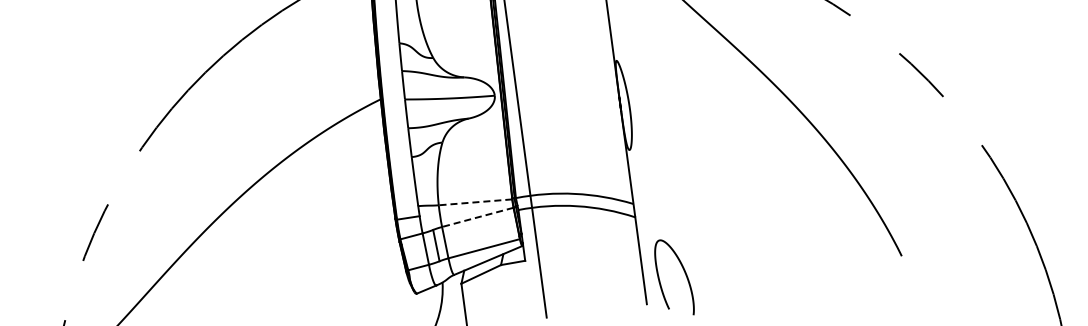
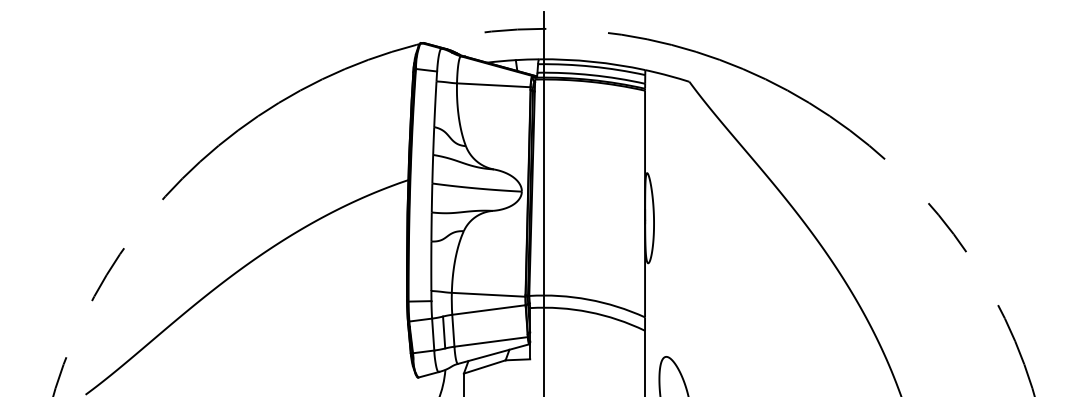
line: (475, 202) -> (488, 294), dashed -> solid
line: (477, 217) -> (488, 310), dashed -> solid

